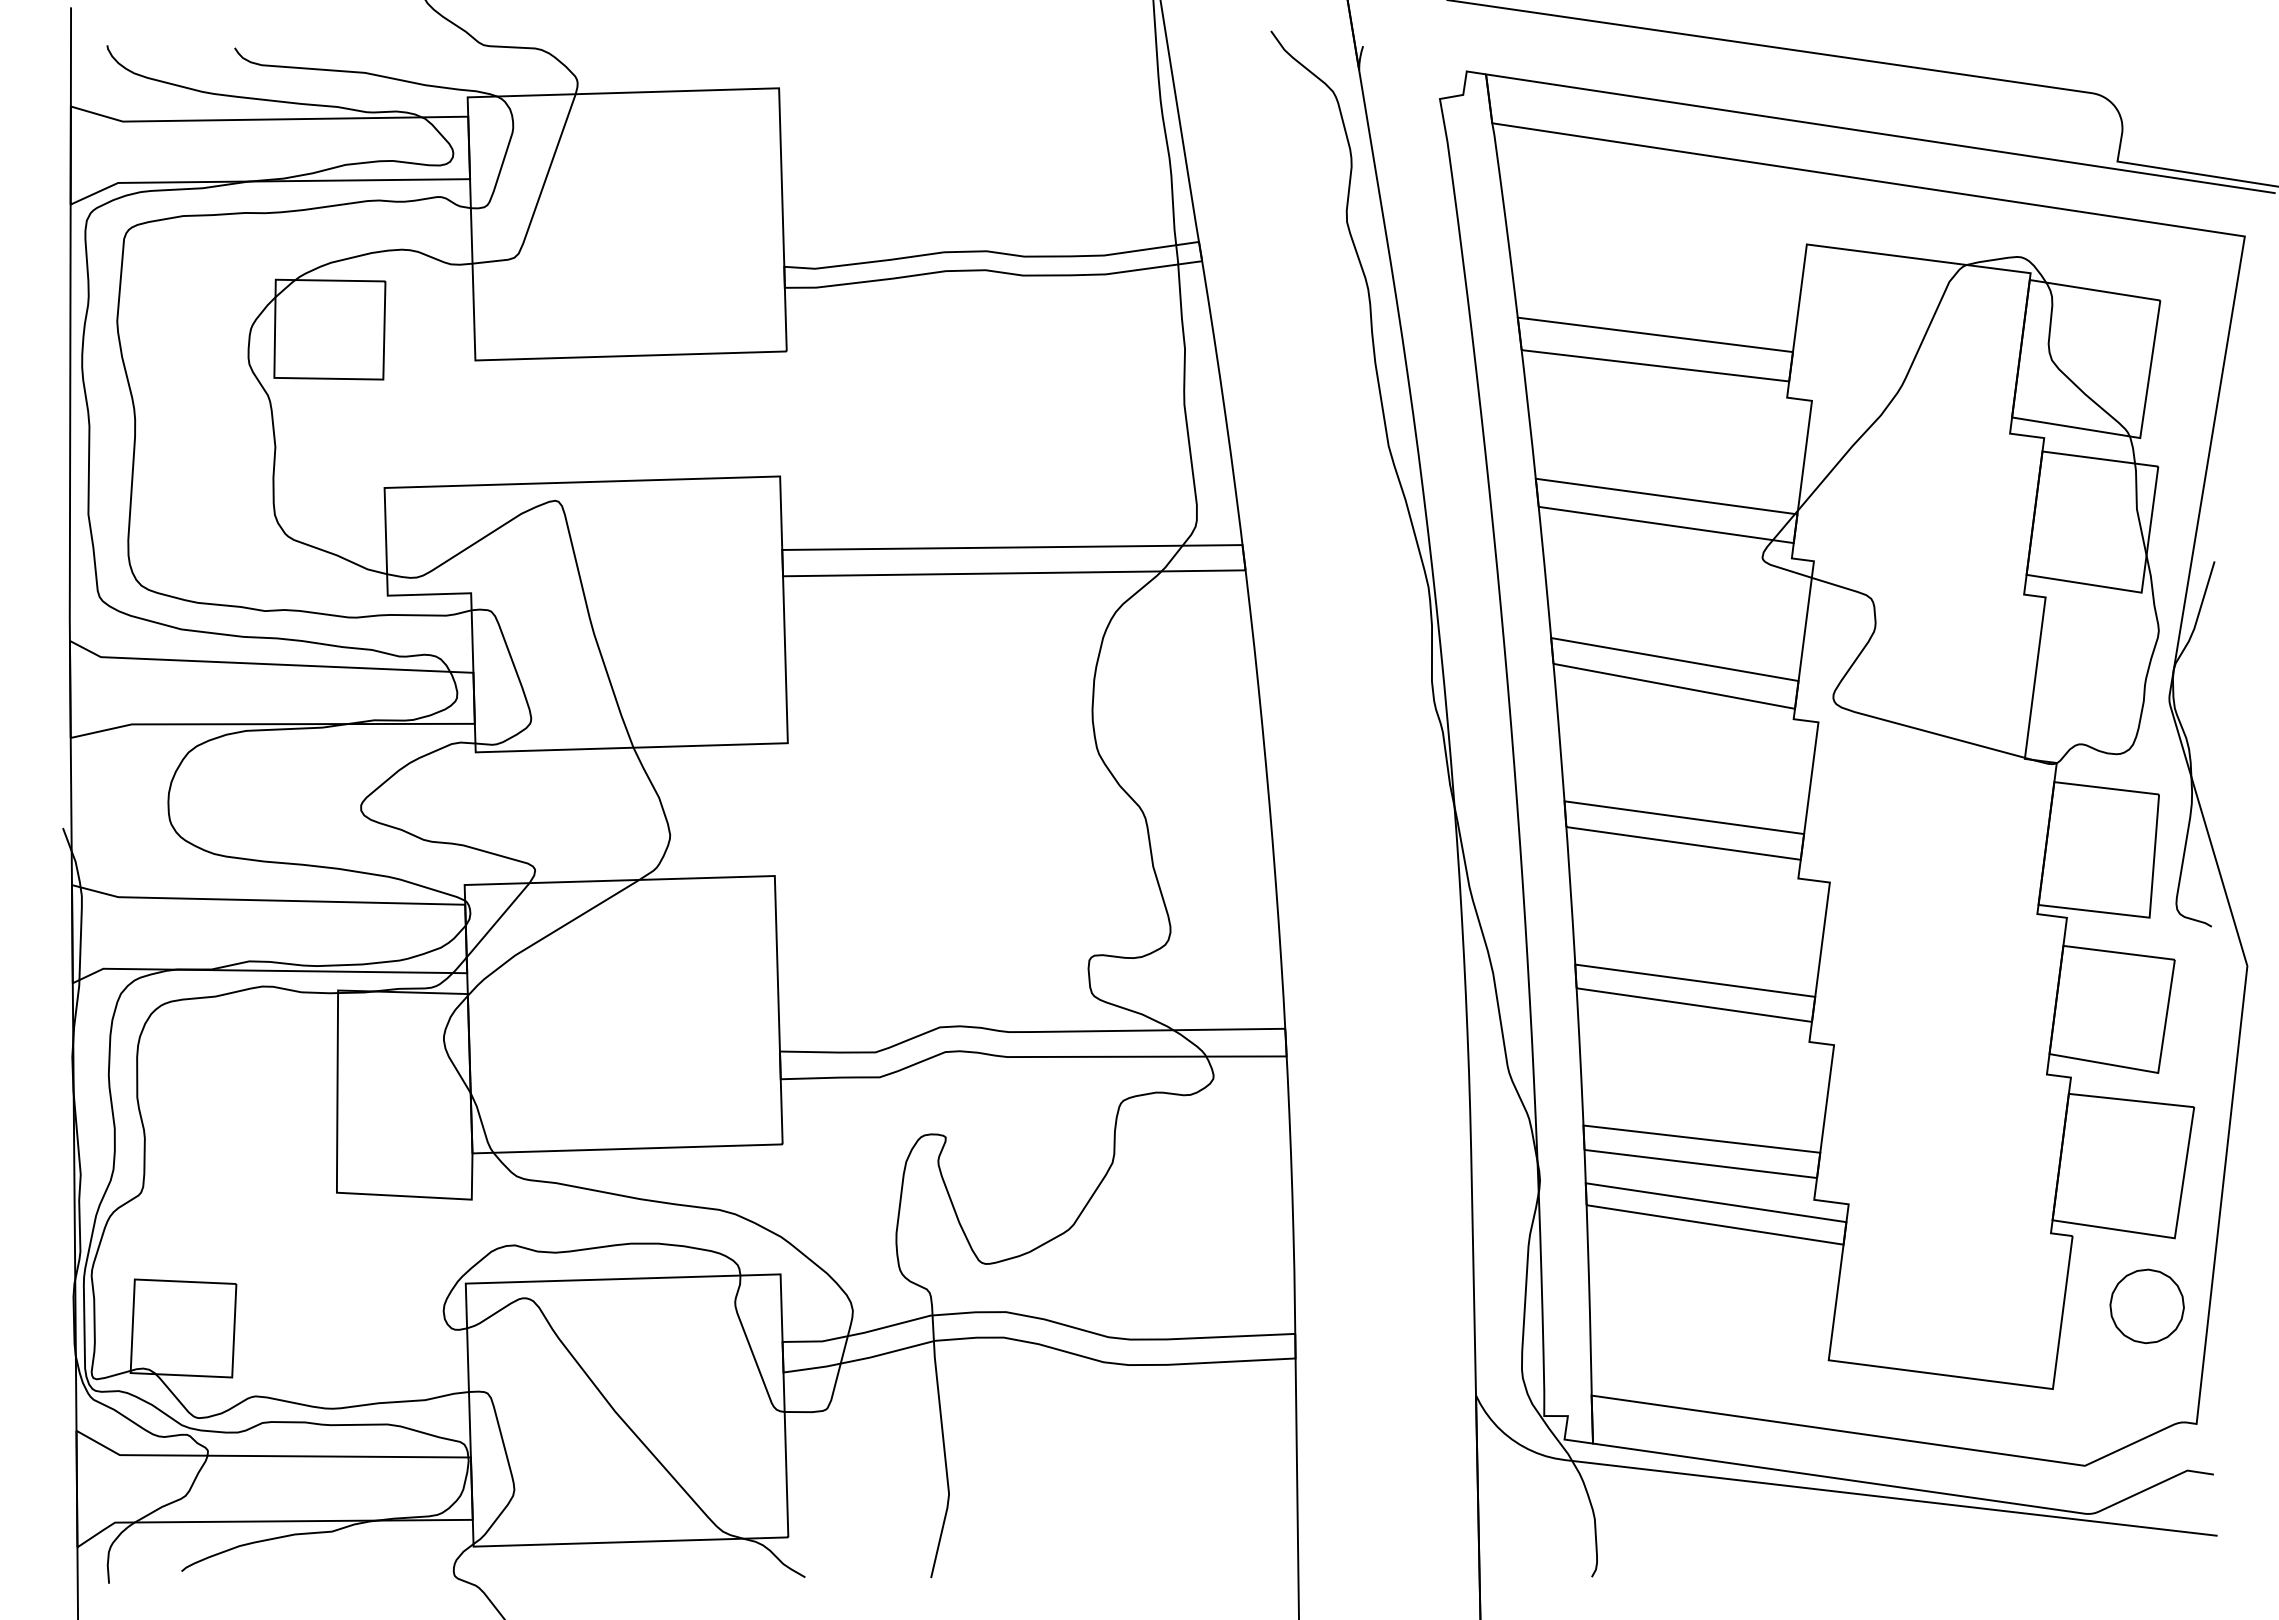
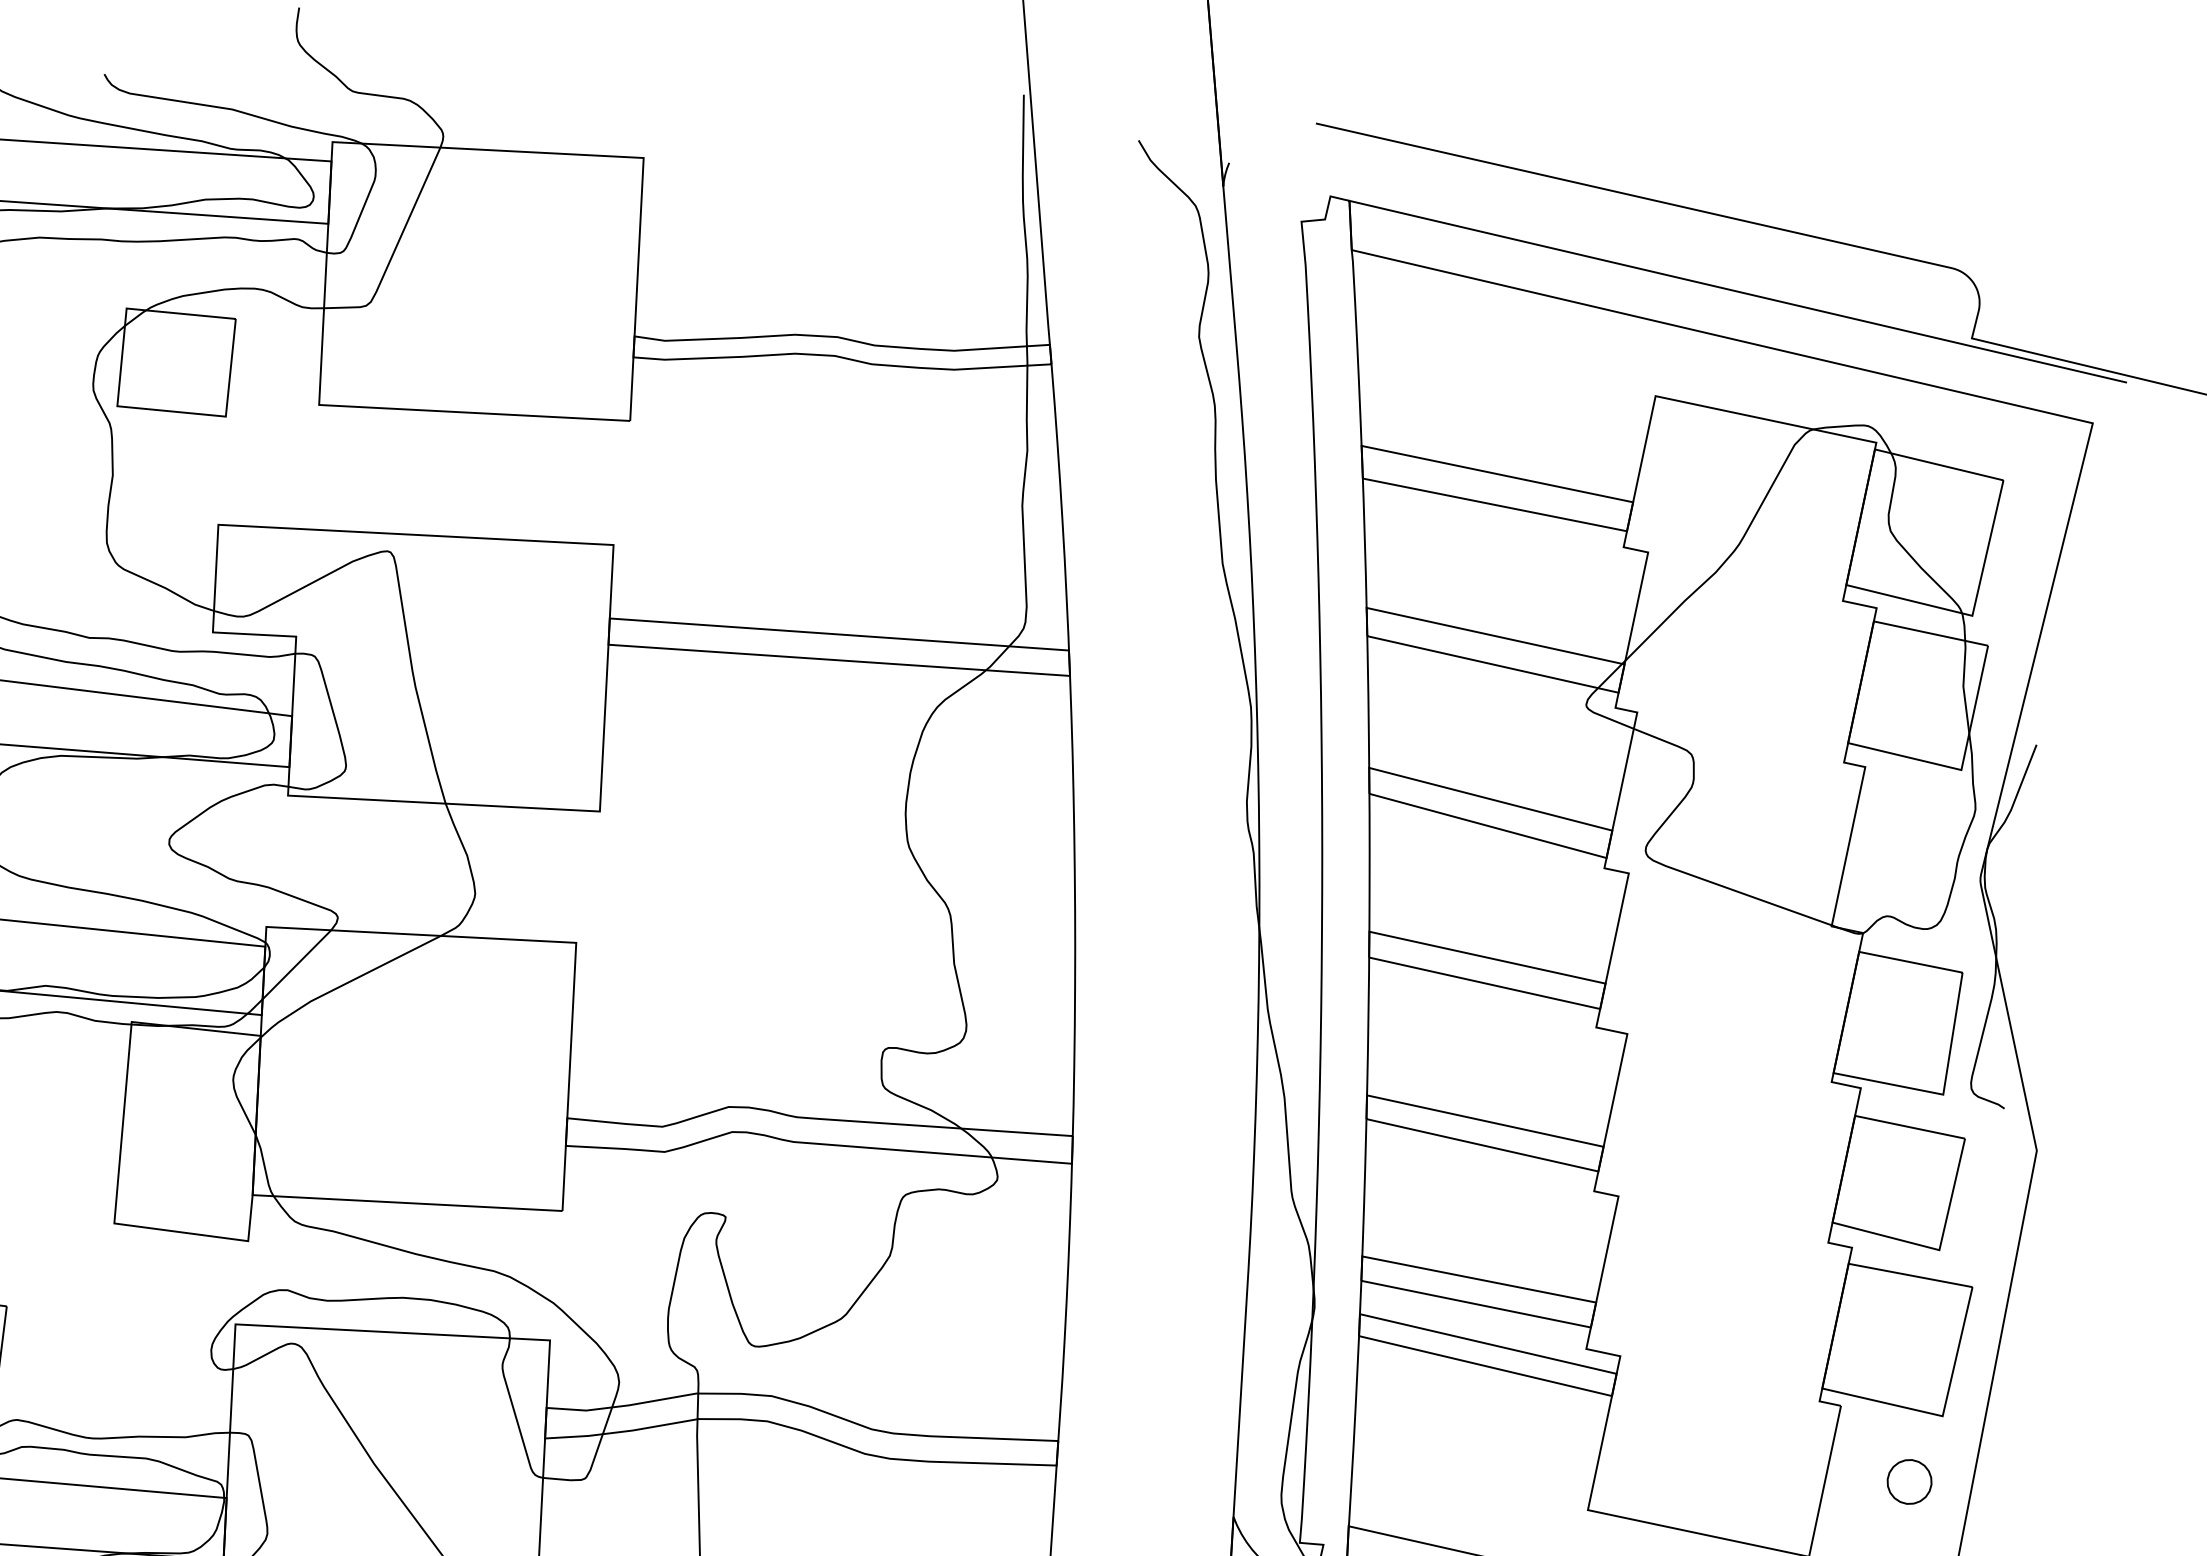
part: (2146, 1306) -> (1908, 1481), size x0.6

